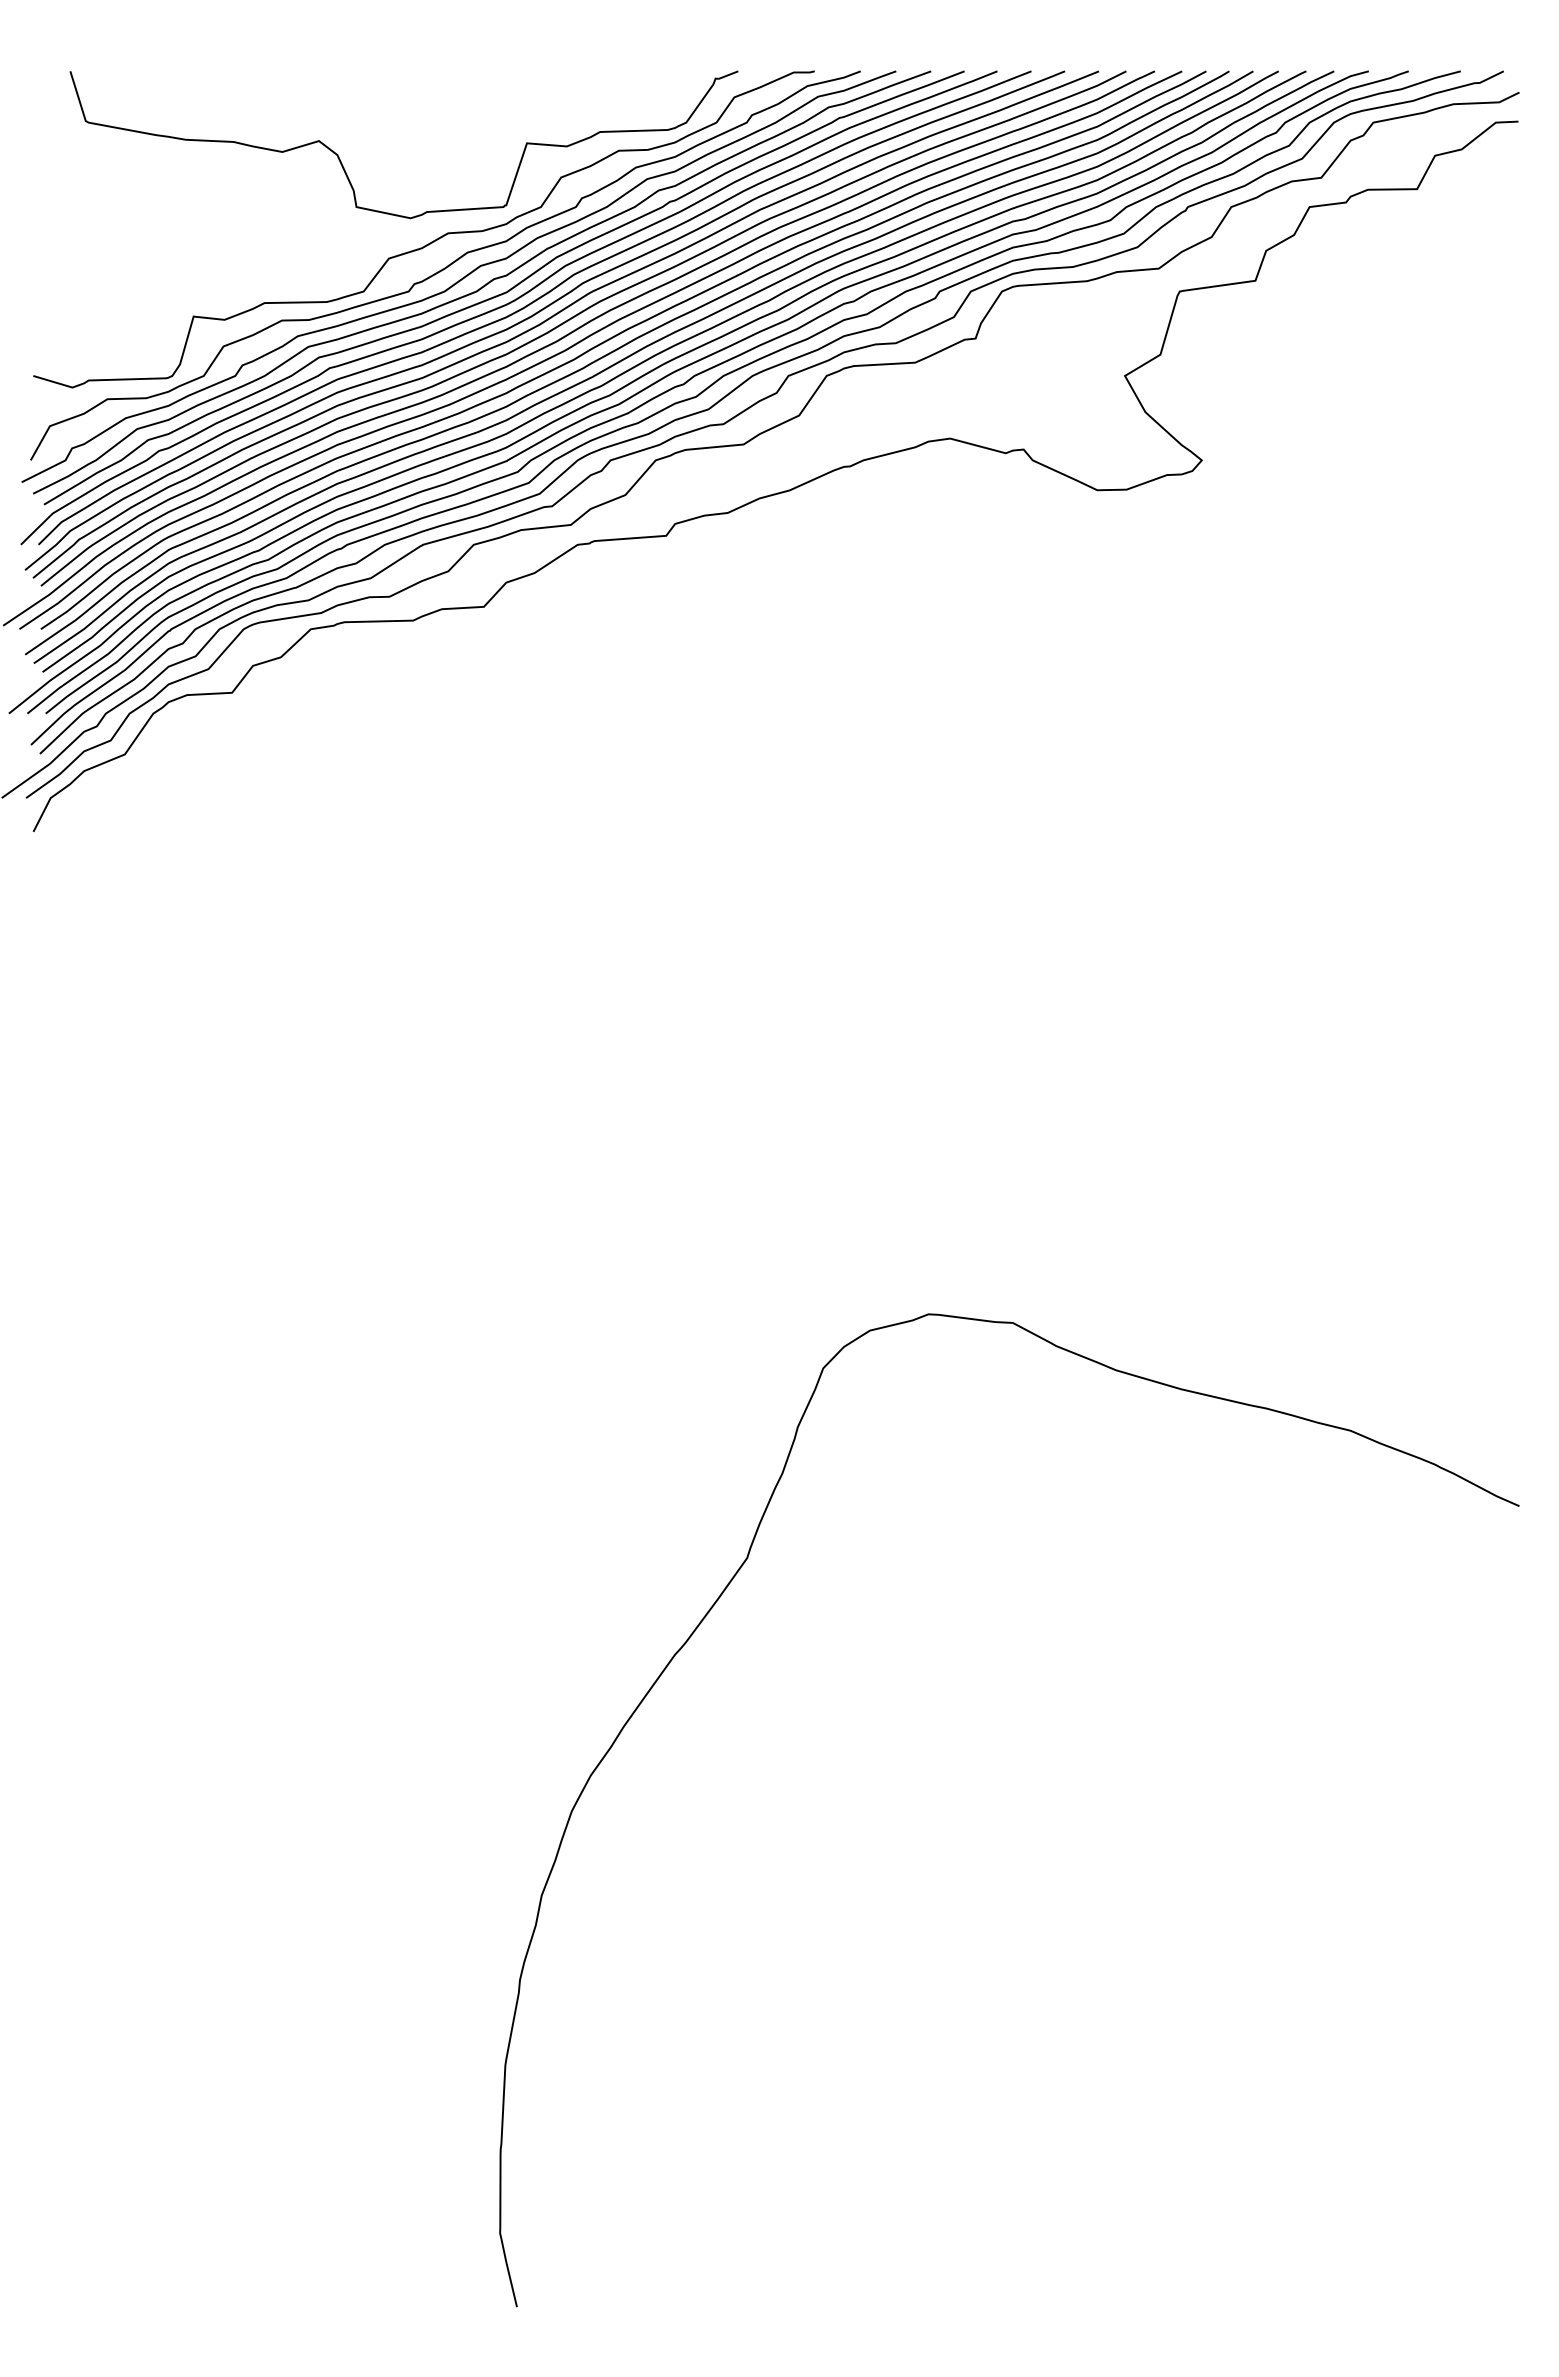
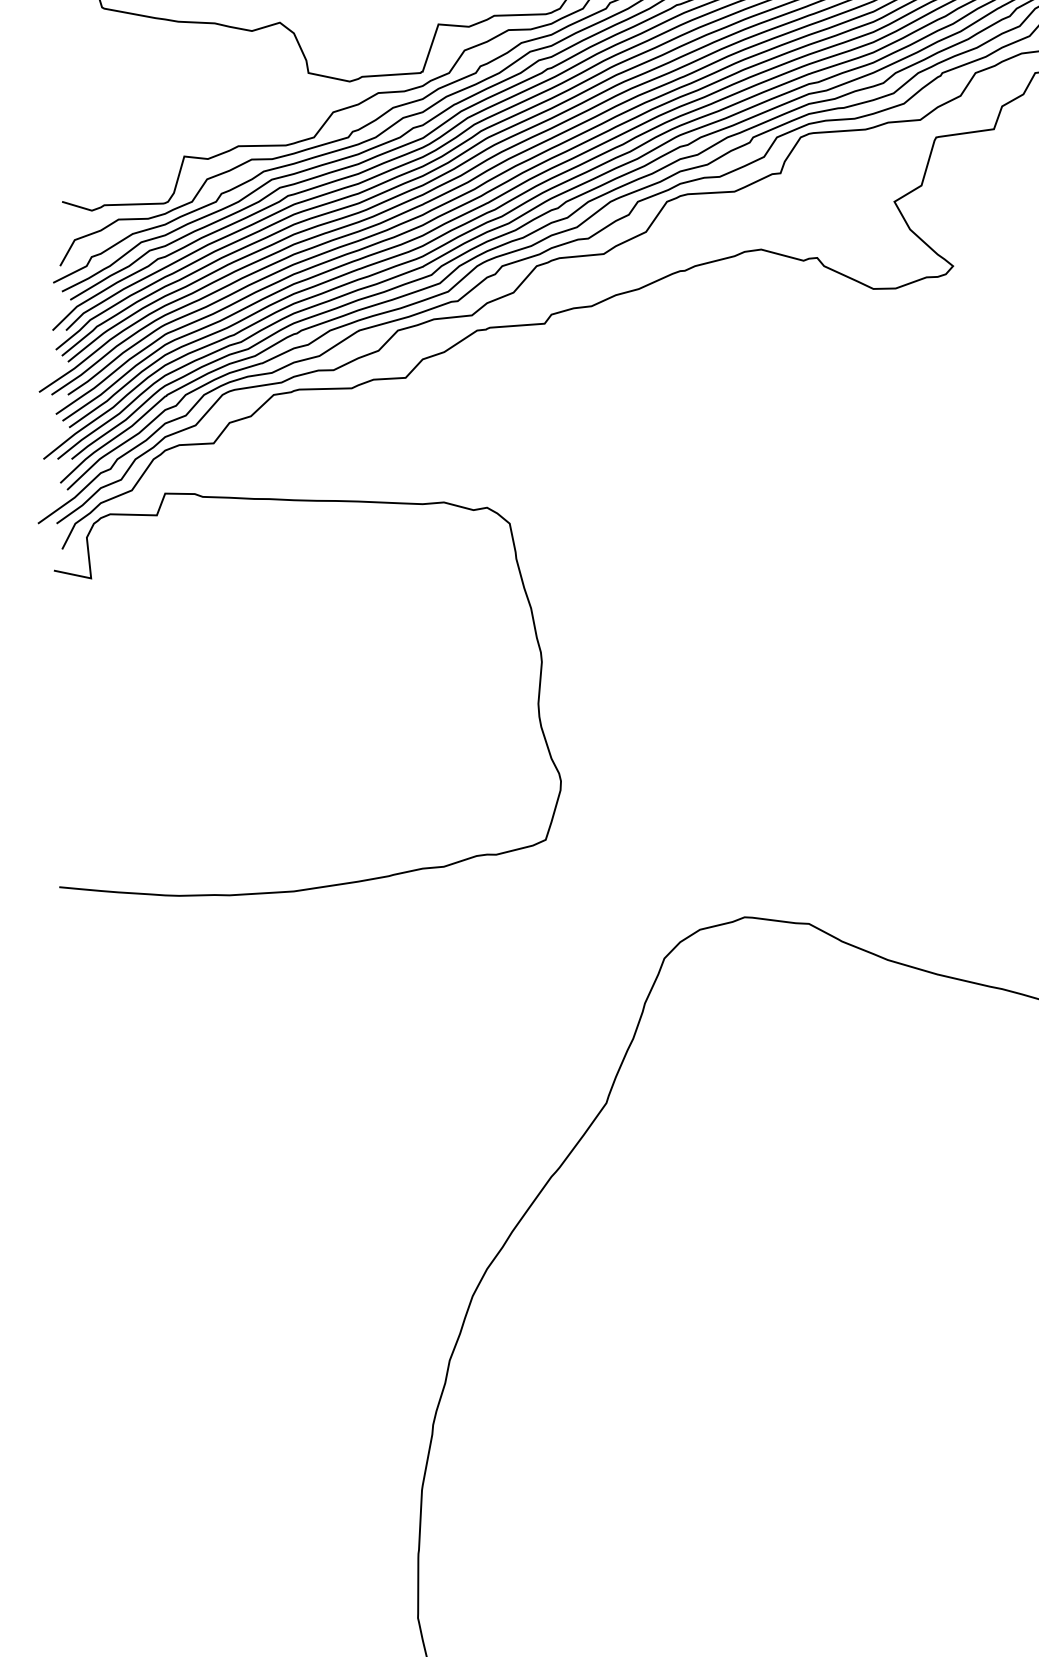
curve: (394, 1270) -> (337, 883), added

